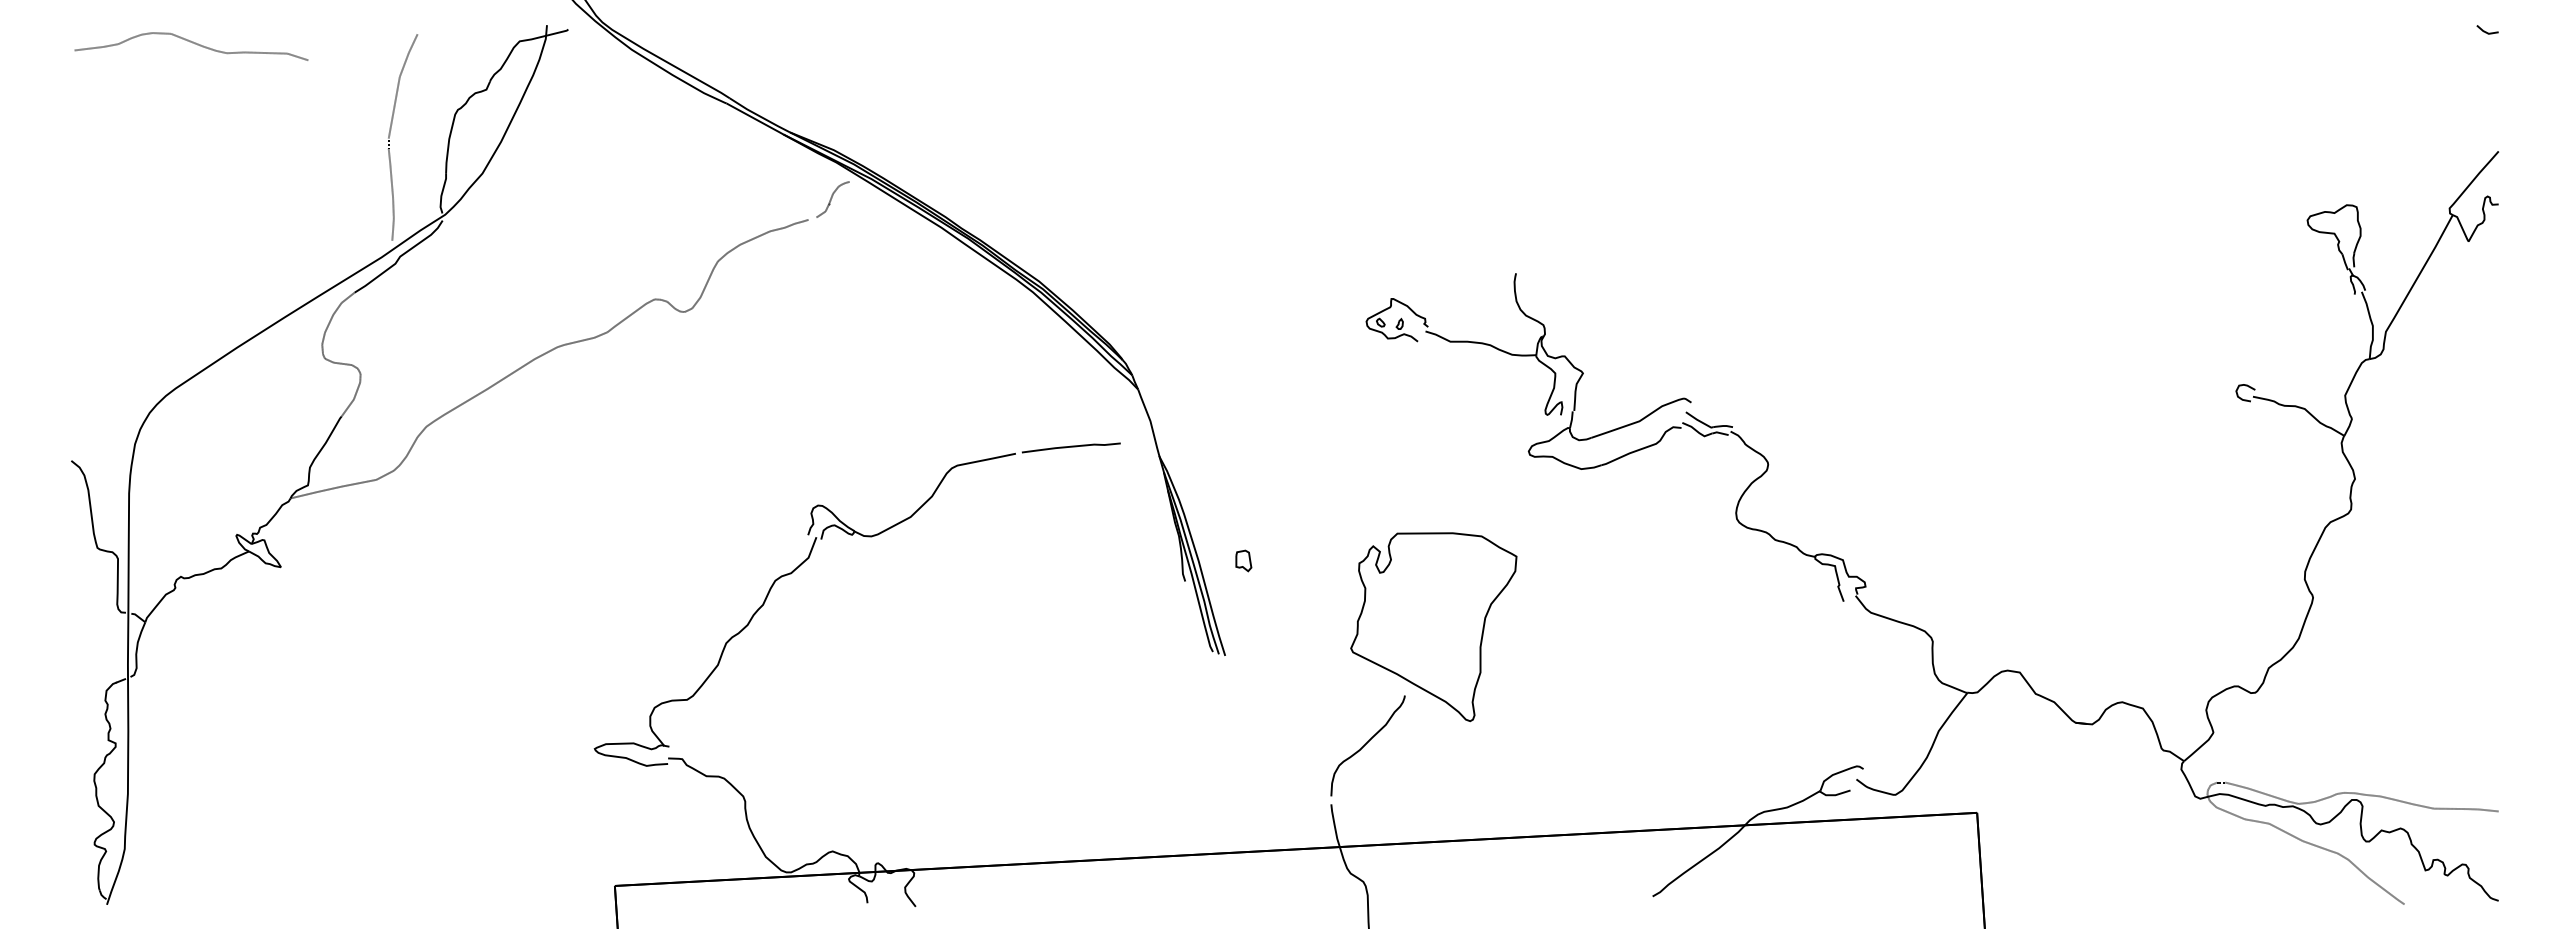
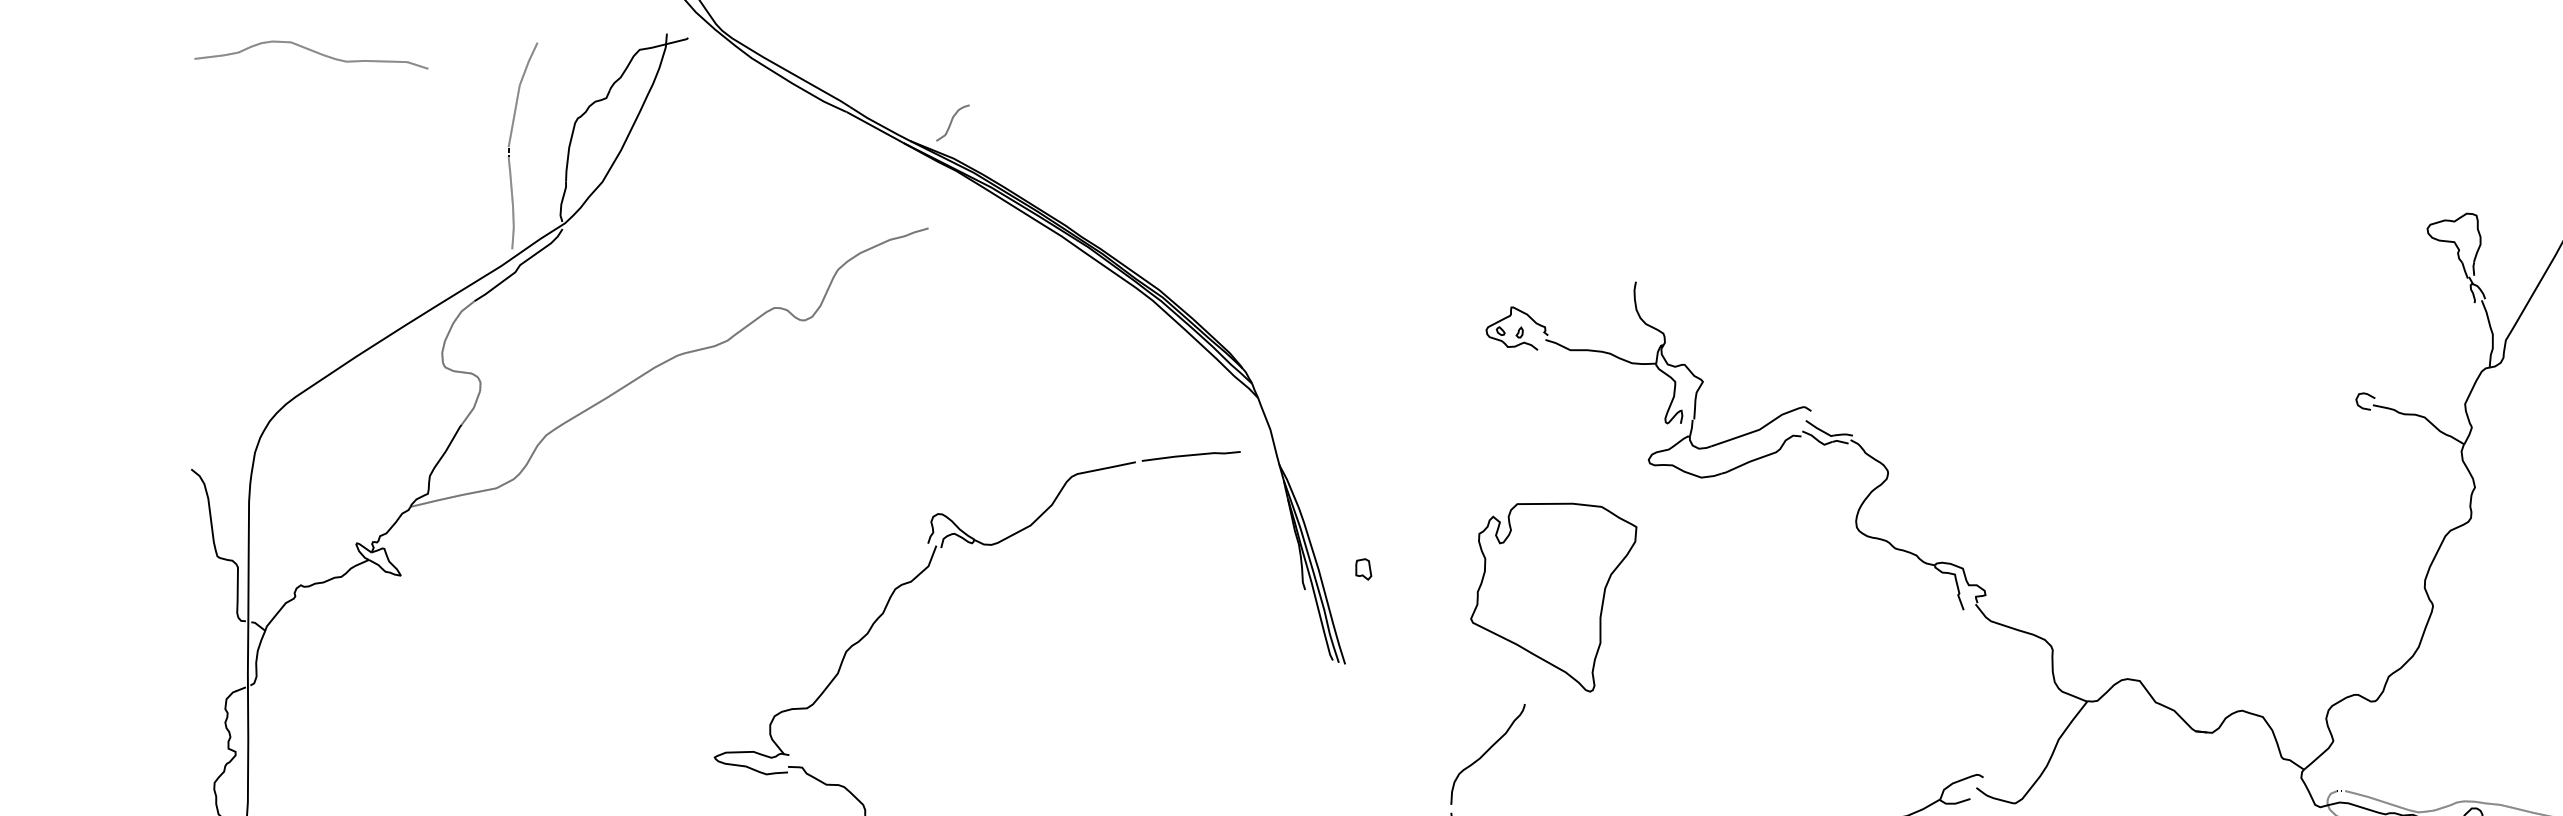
curve: (832, 198) -> (952, 121), moved
part: (1433, 627) -> (1553, 597), moved

